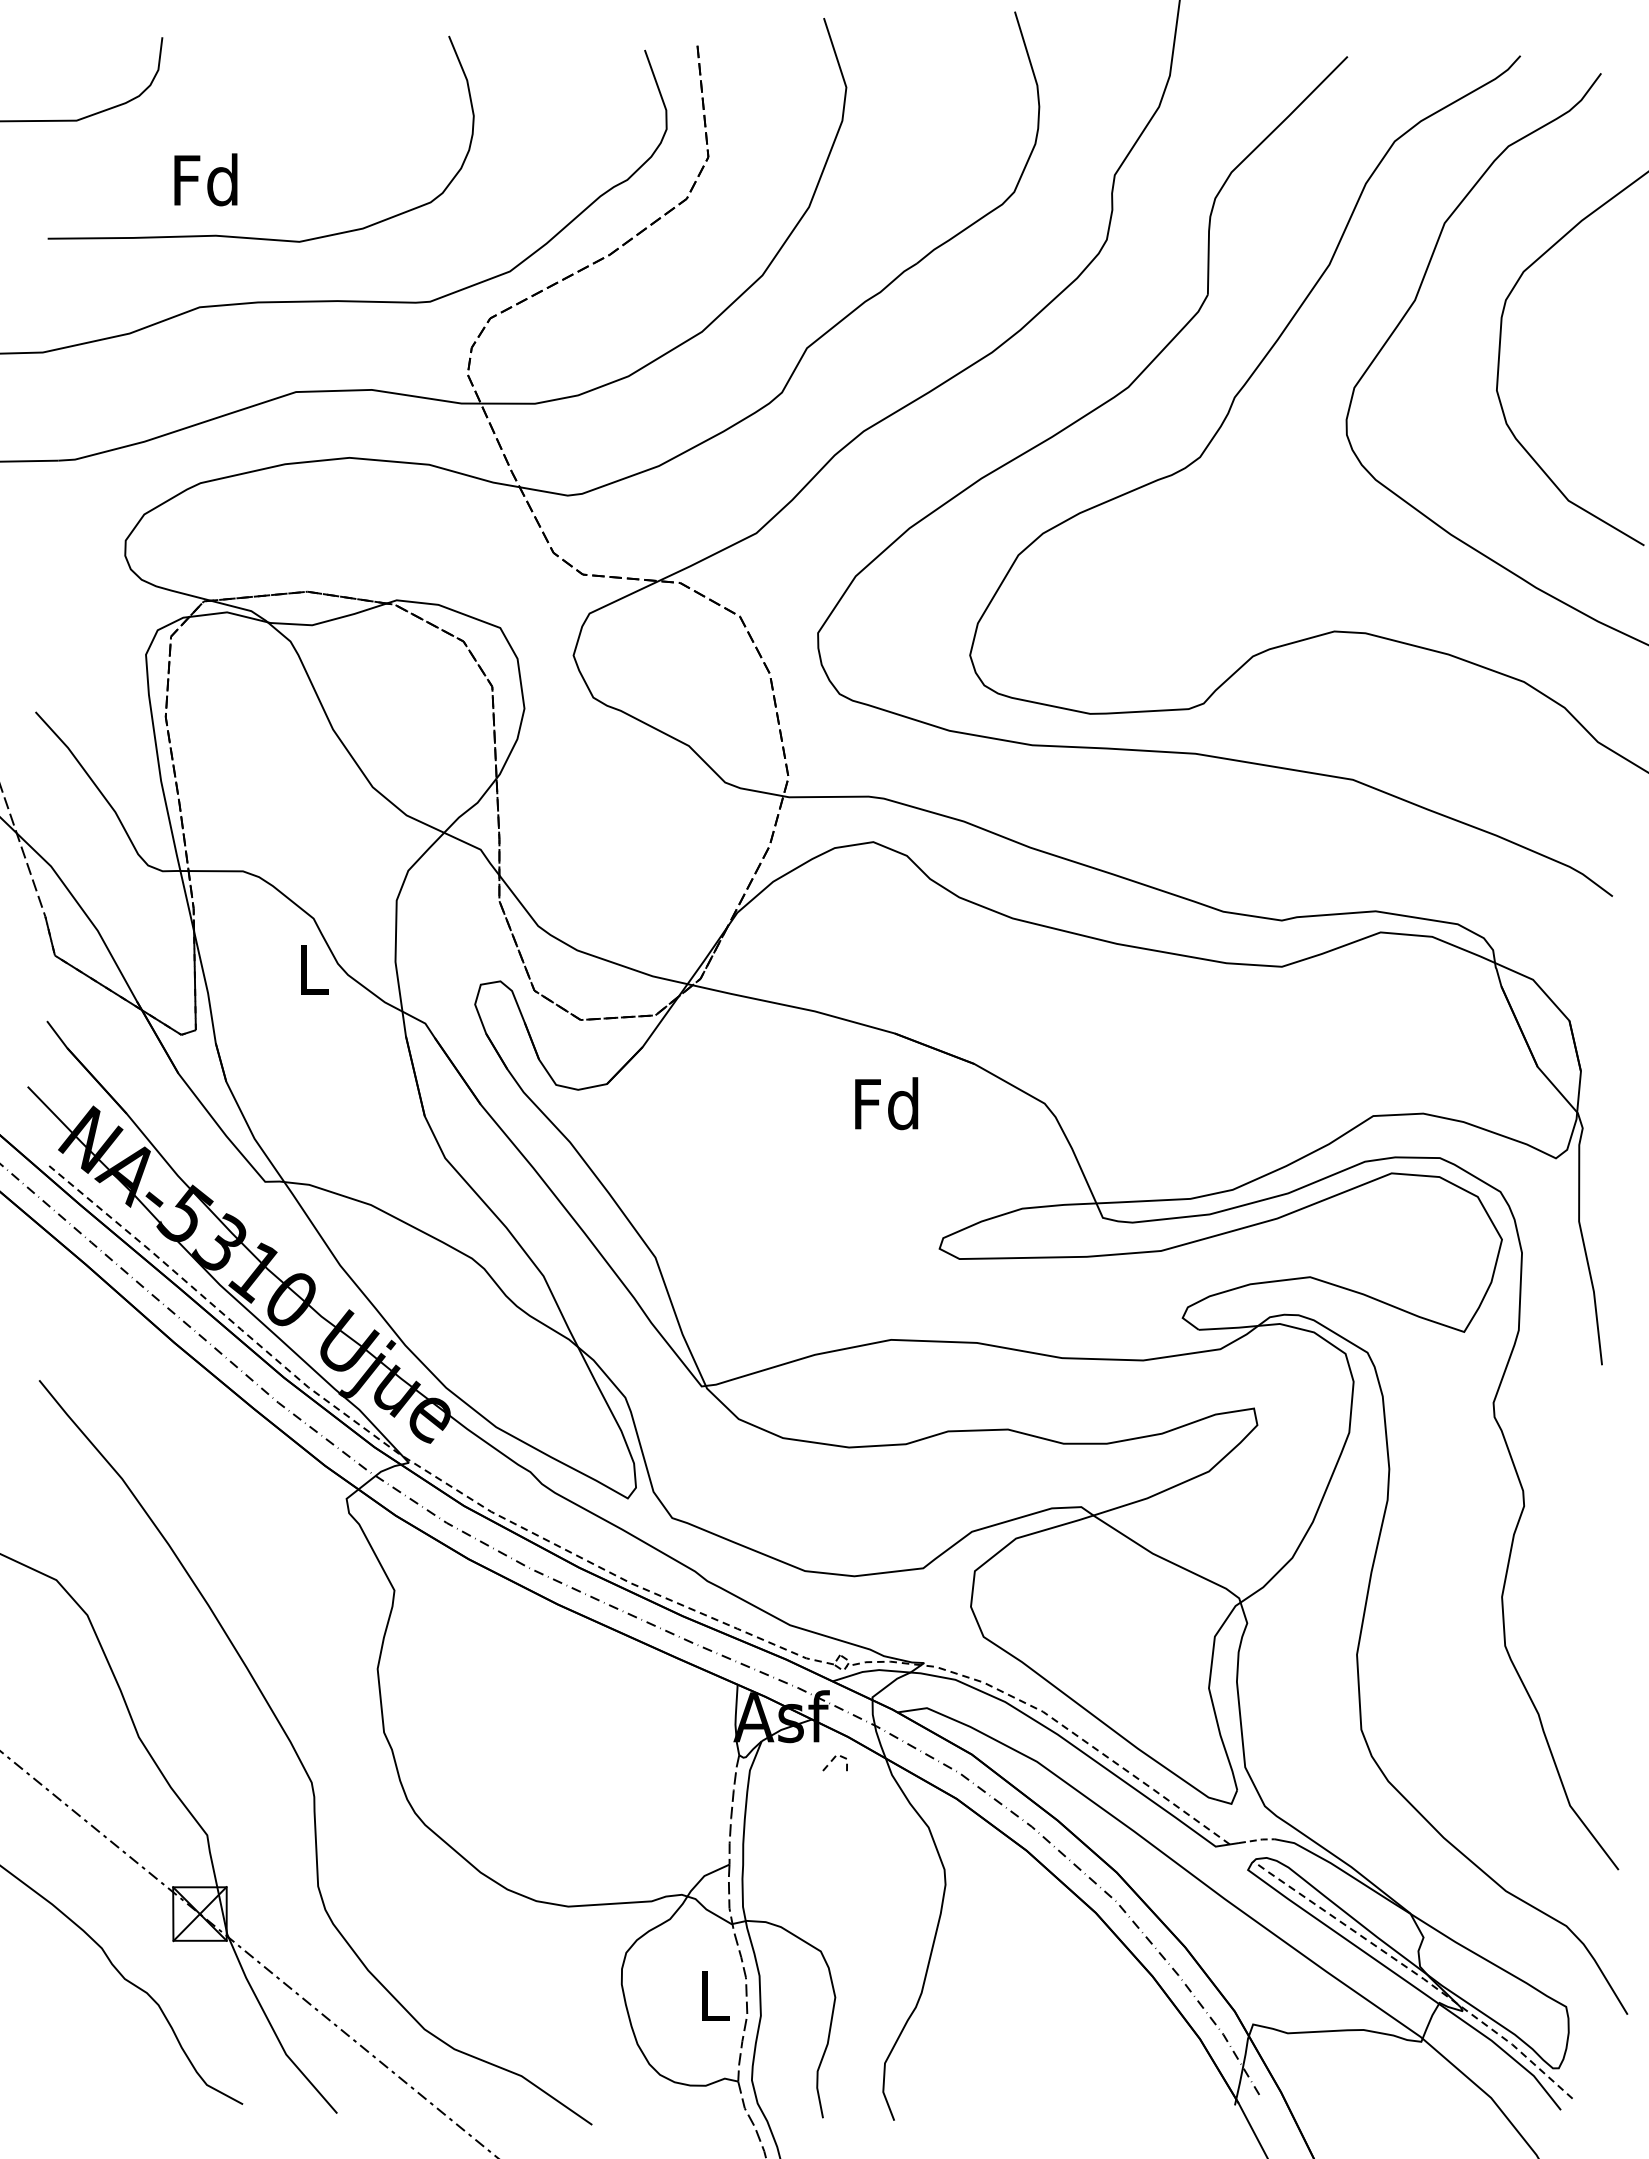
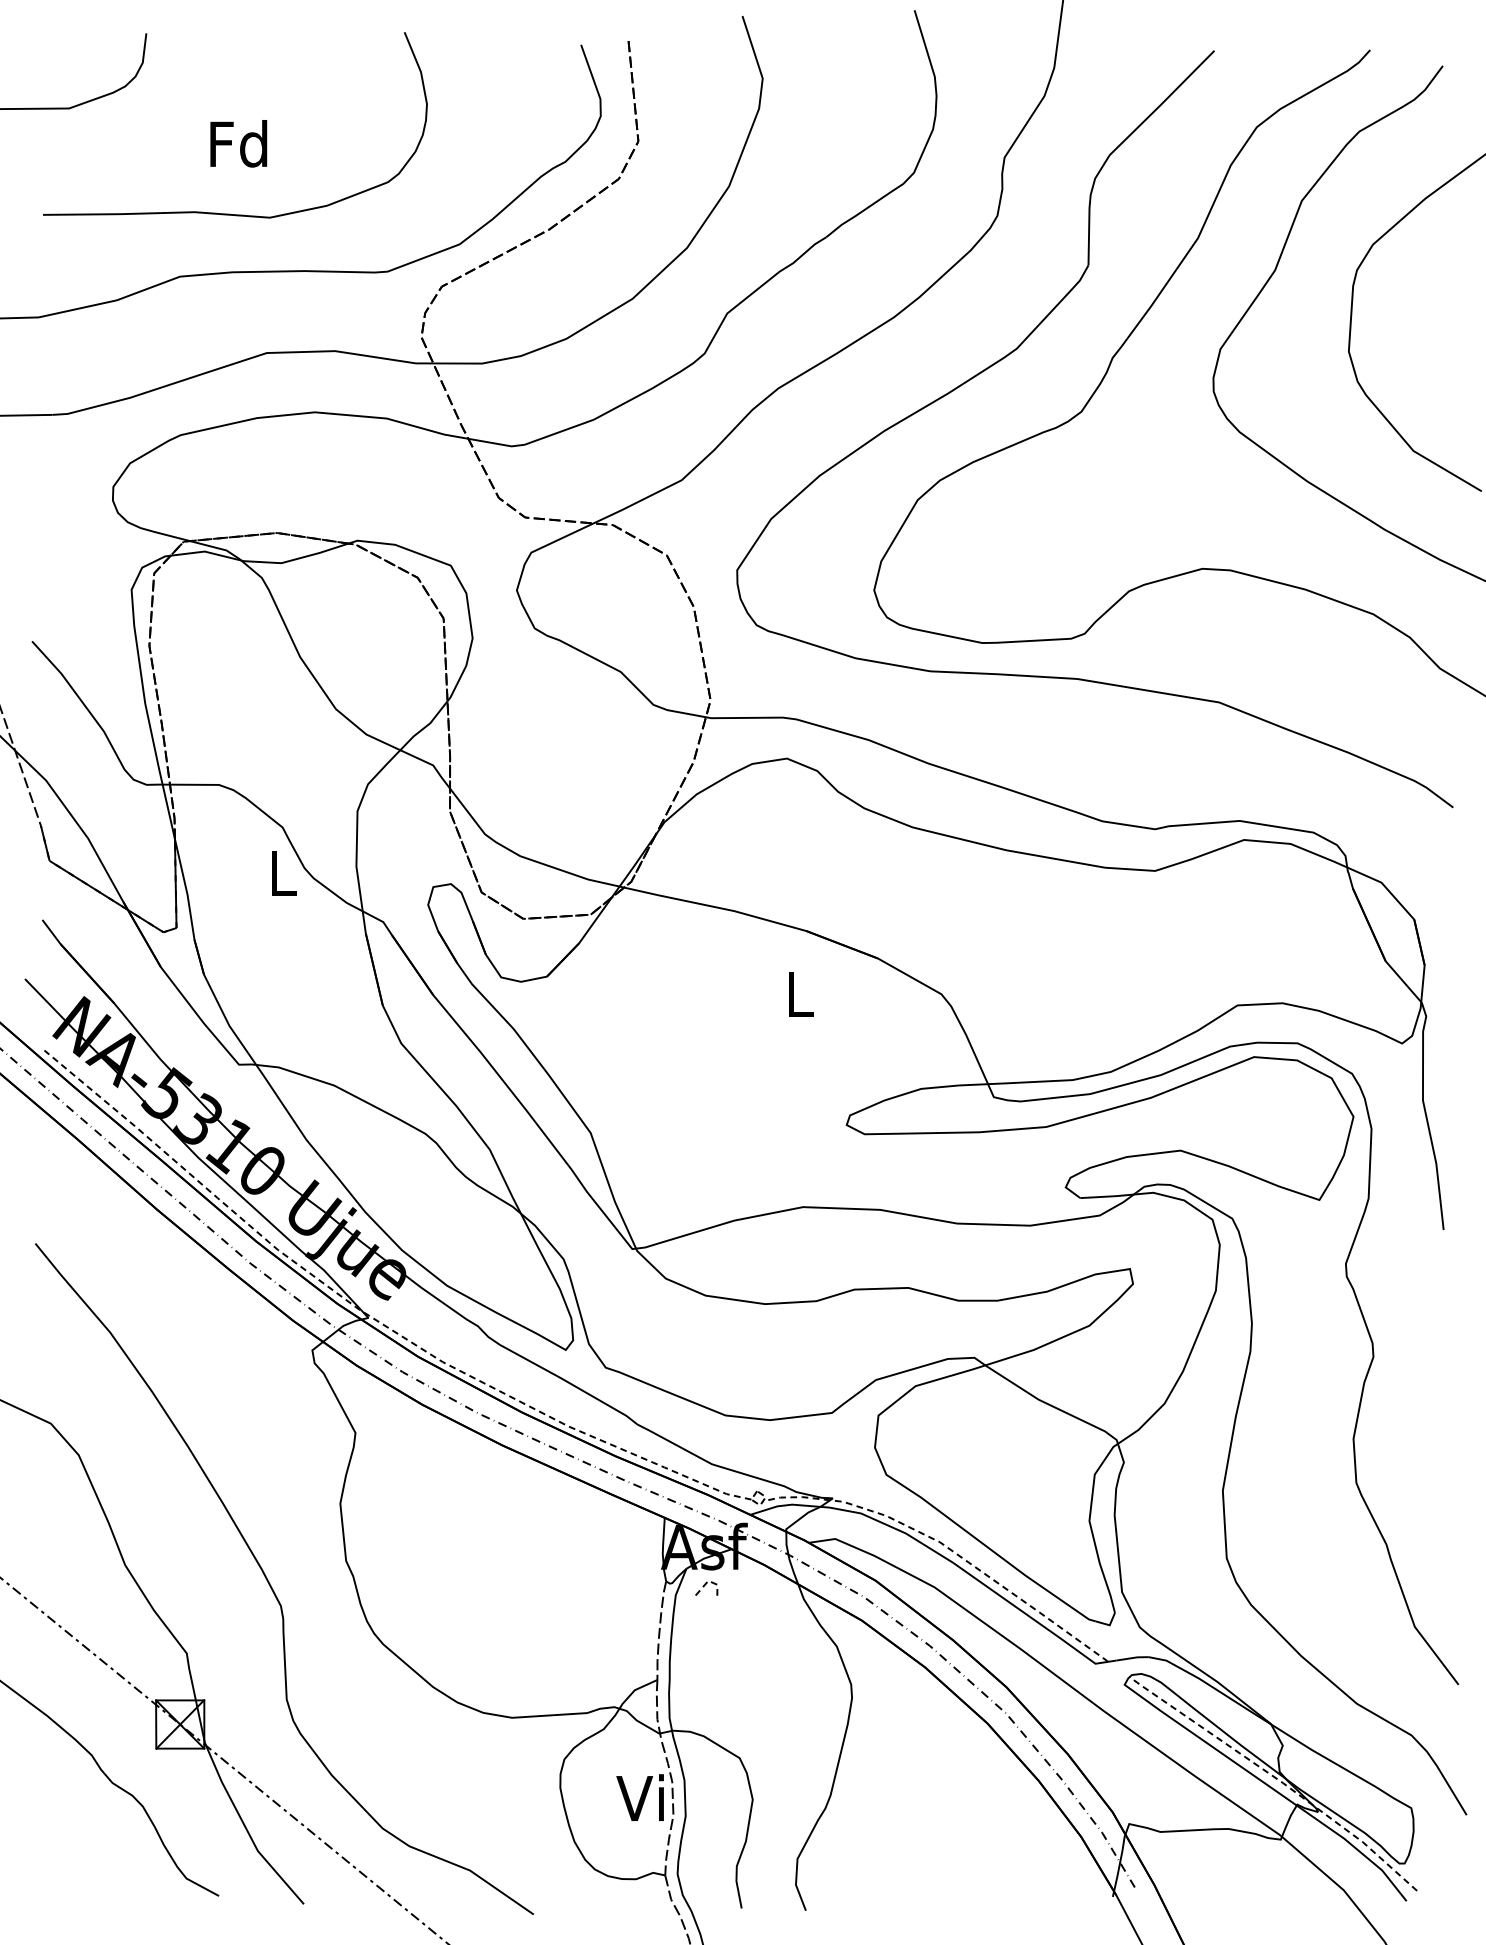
text: (205, 179) -> (238, 143), moved
text: (886, 1103) -> (798, 994), Fd -> L
line: (832, 1761) -> (704, 1587), moved
line: (1257, 1840) -> (1133, 1658), dashed -> solid
text: (710, 1995) -> (640, 1797), L -> Vi

